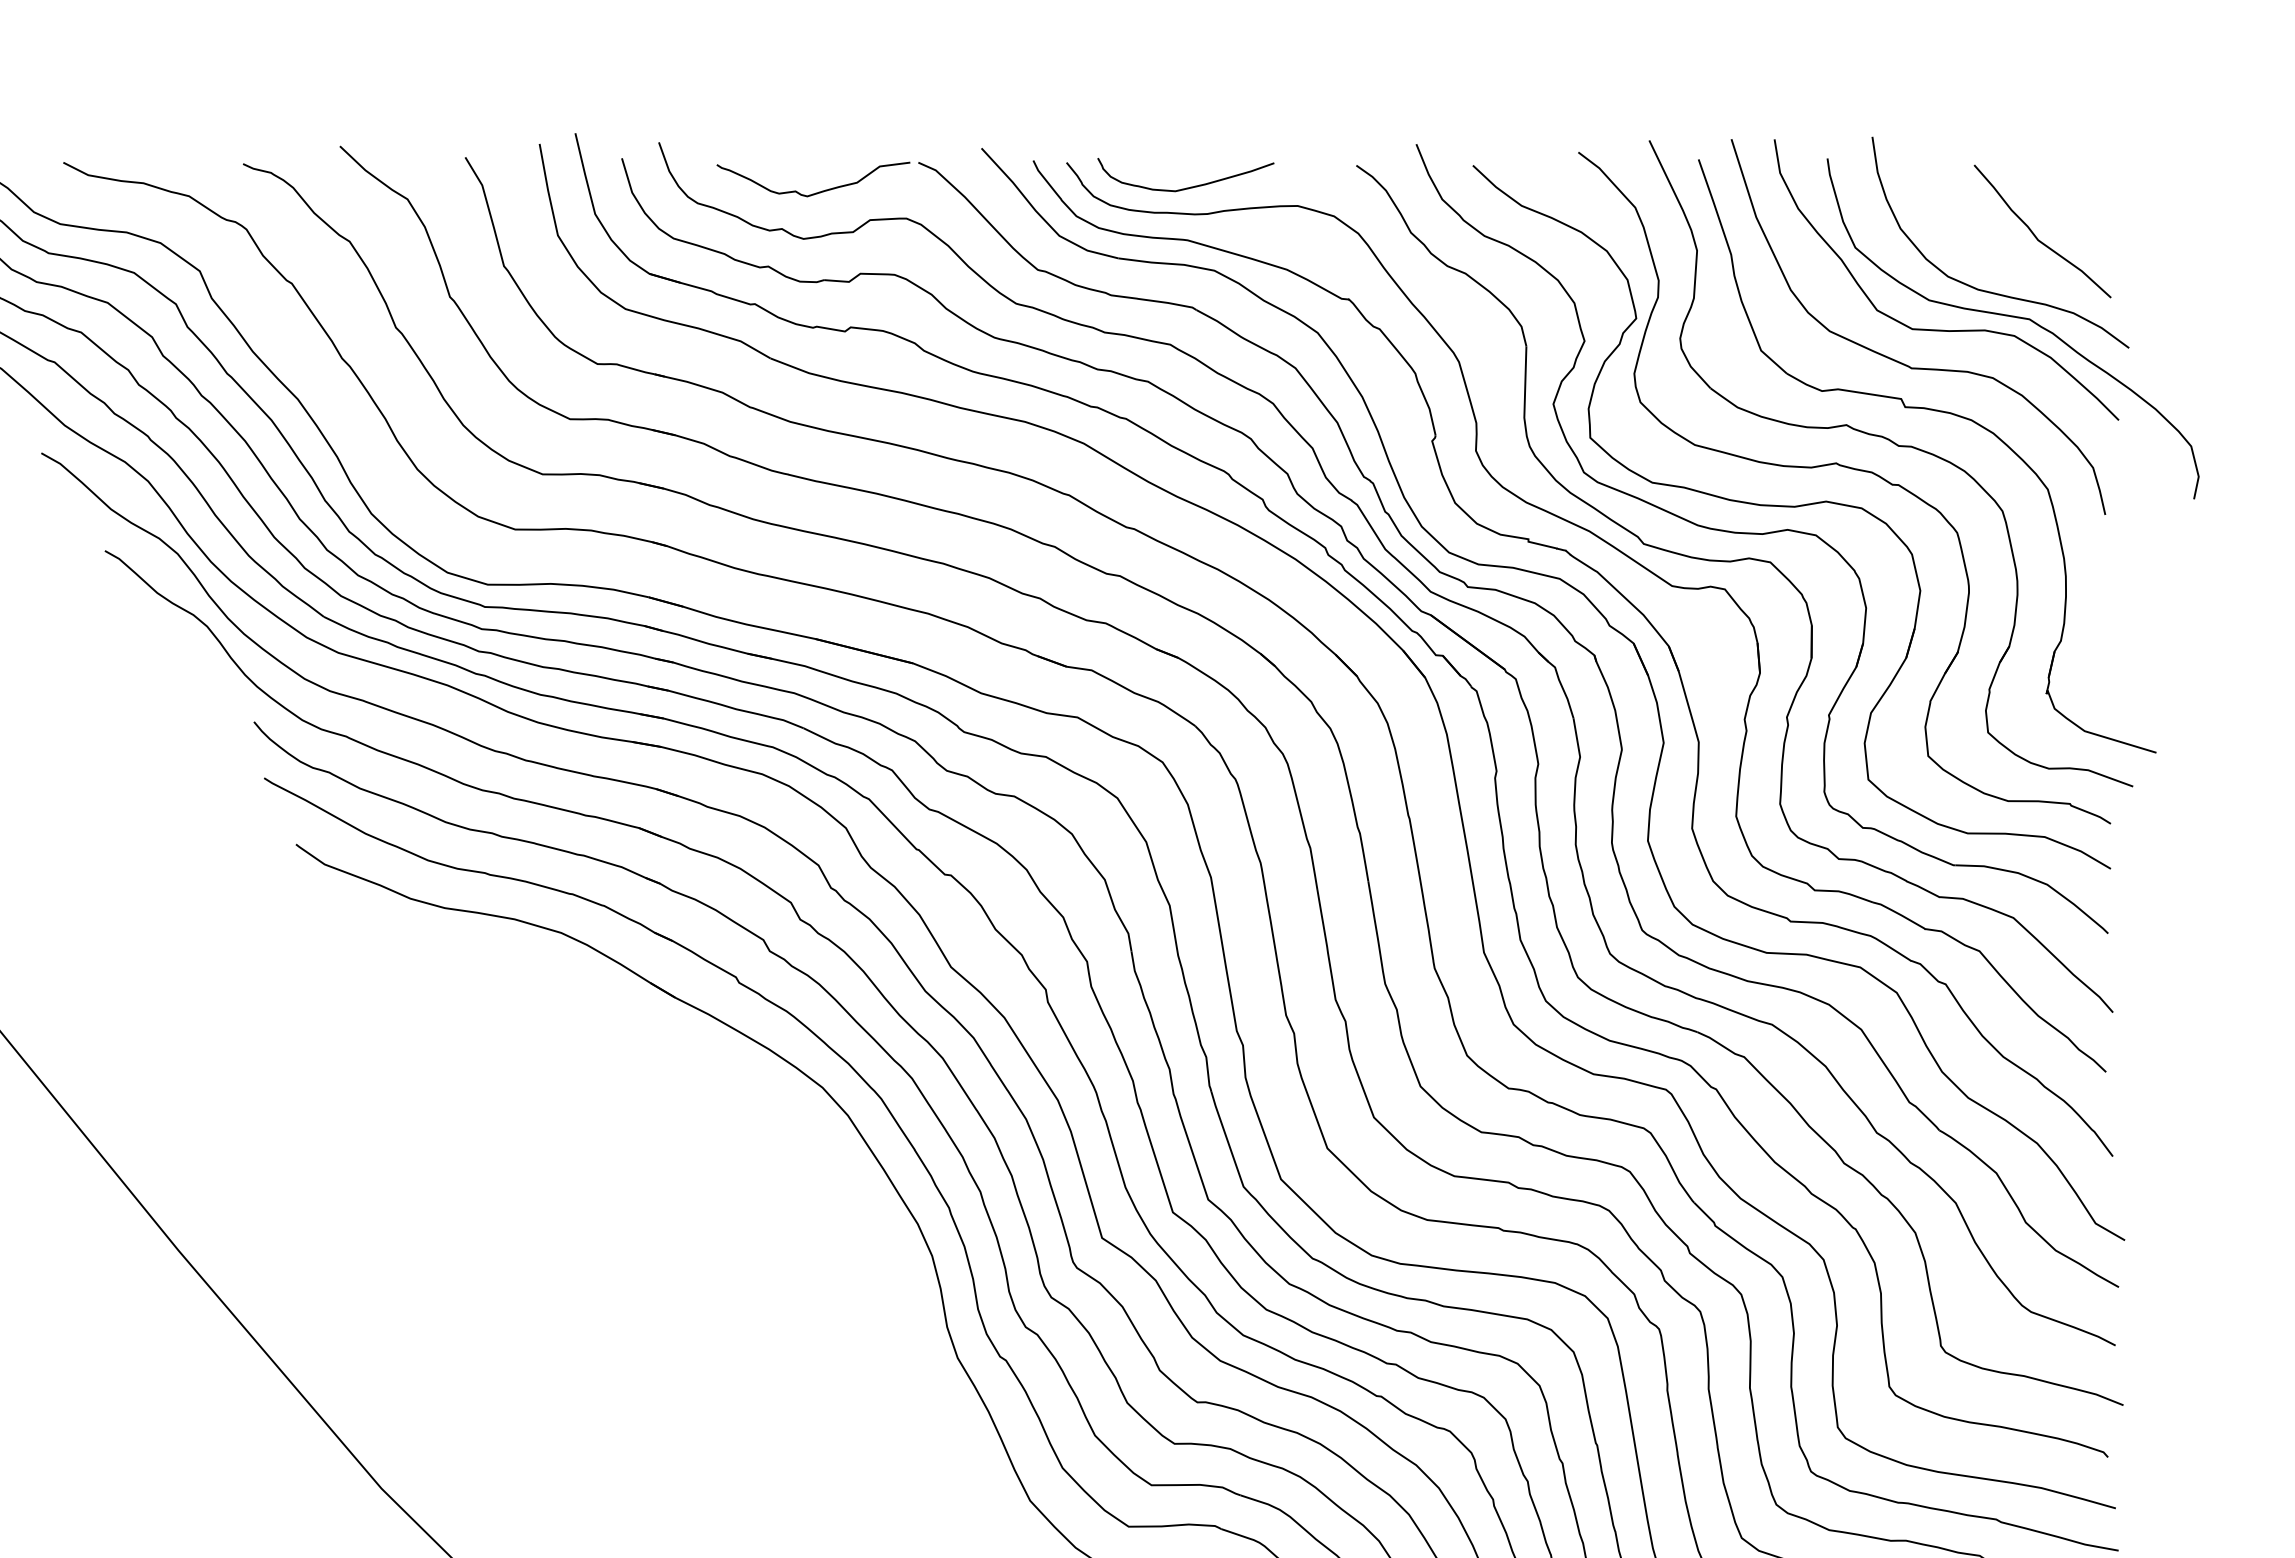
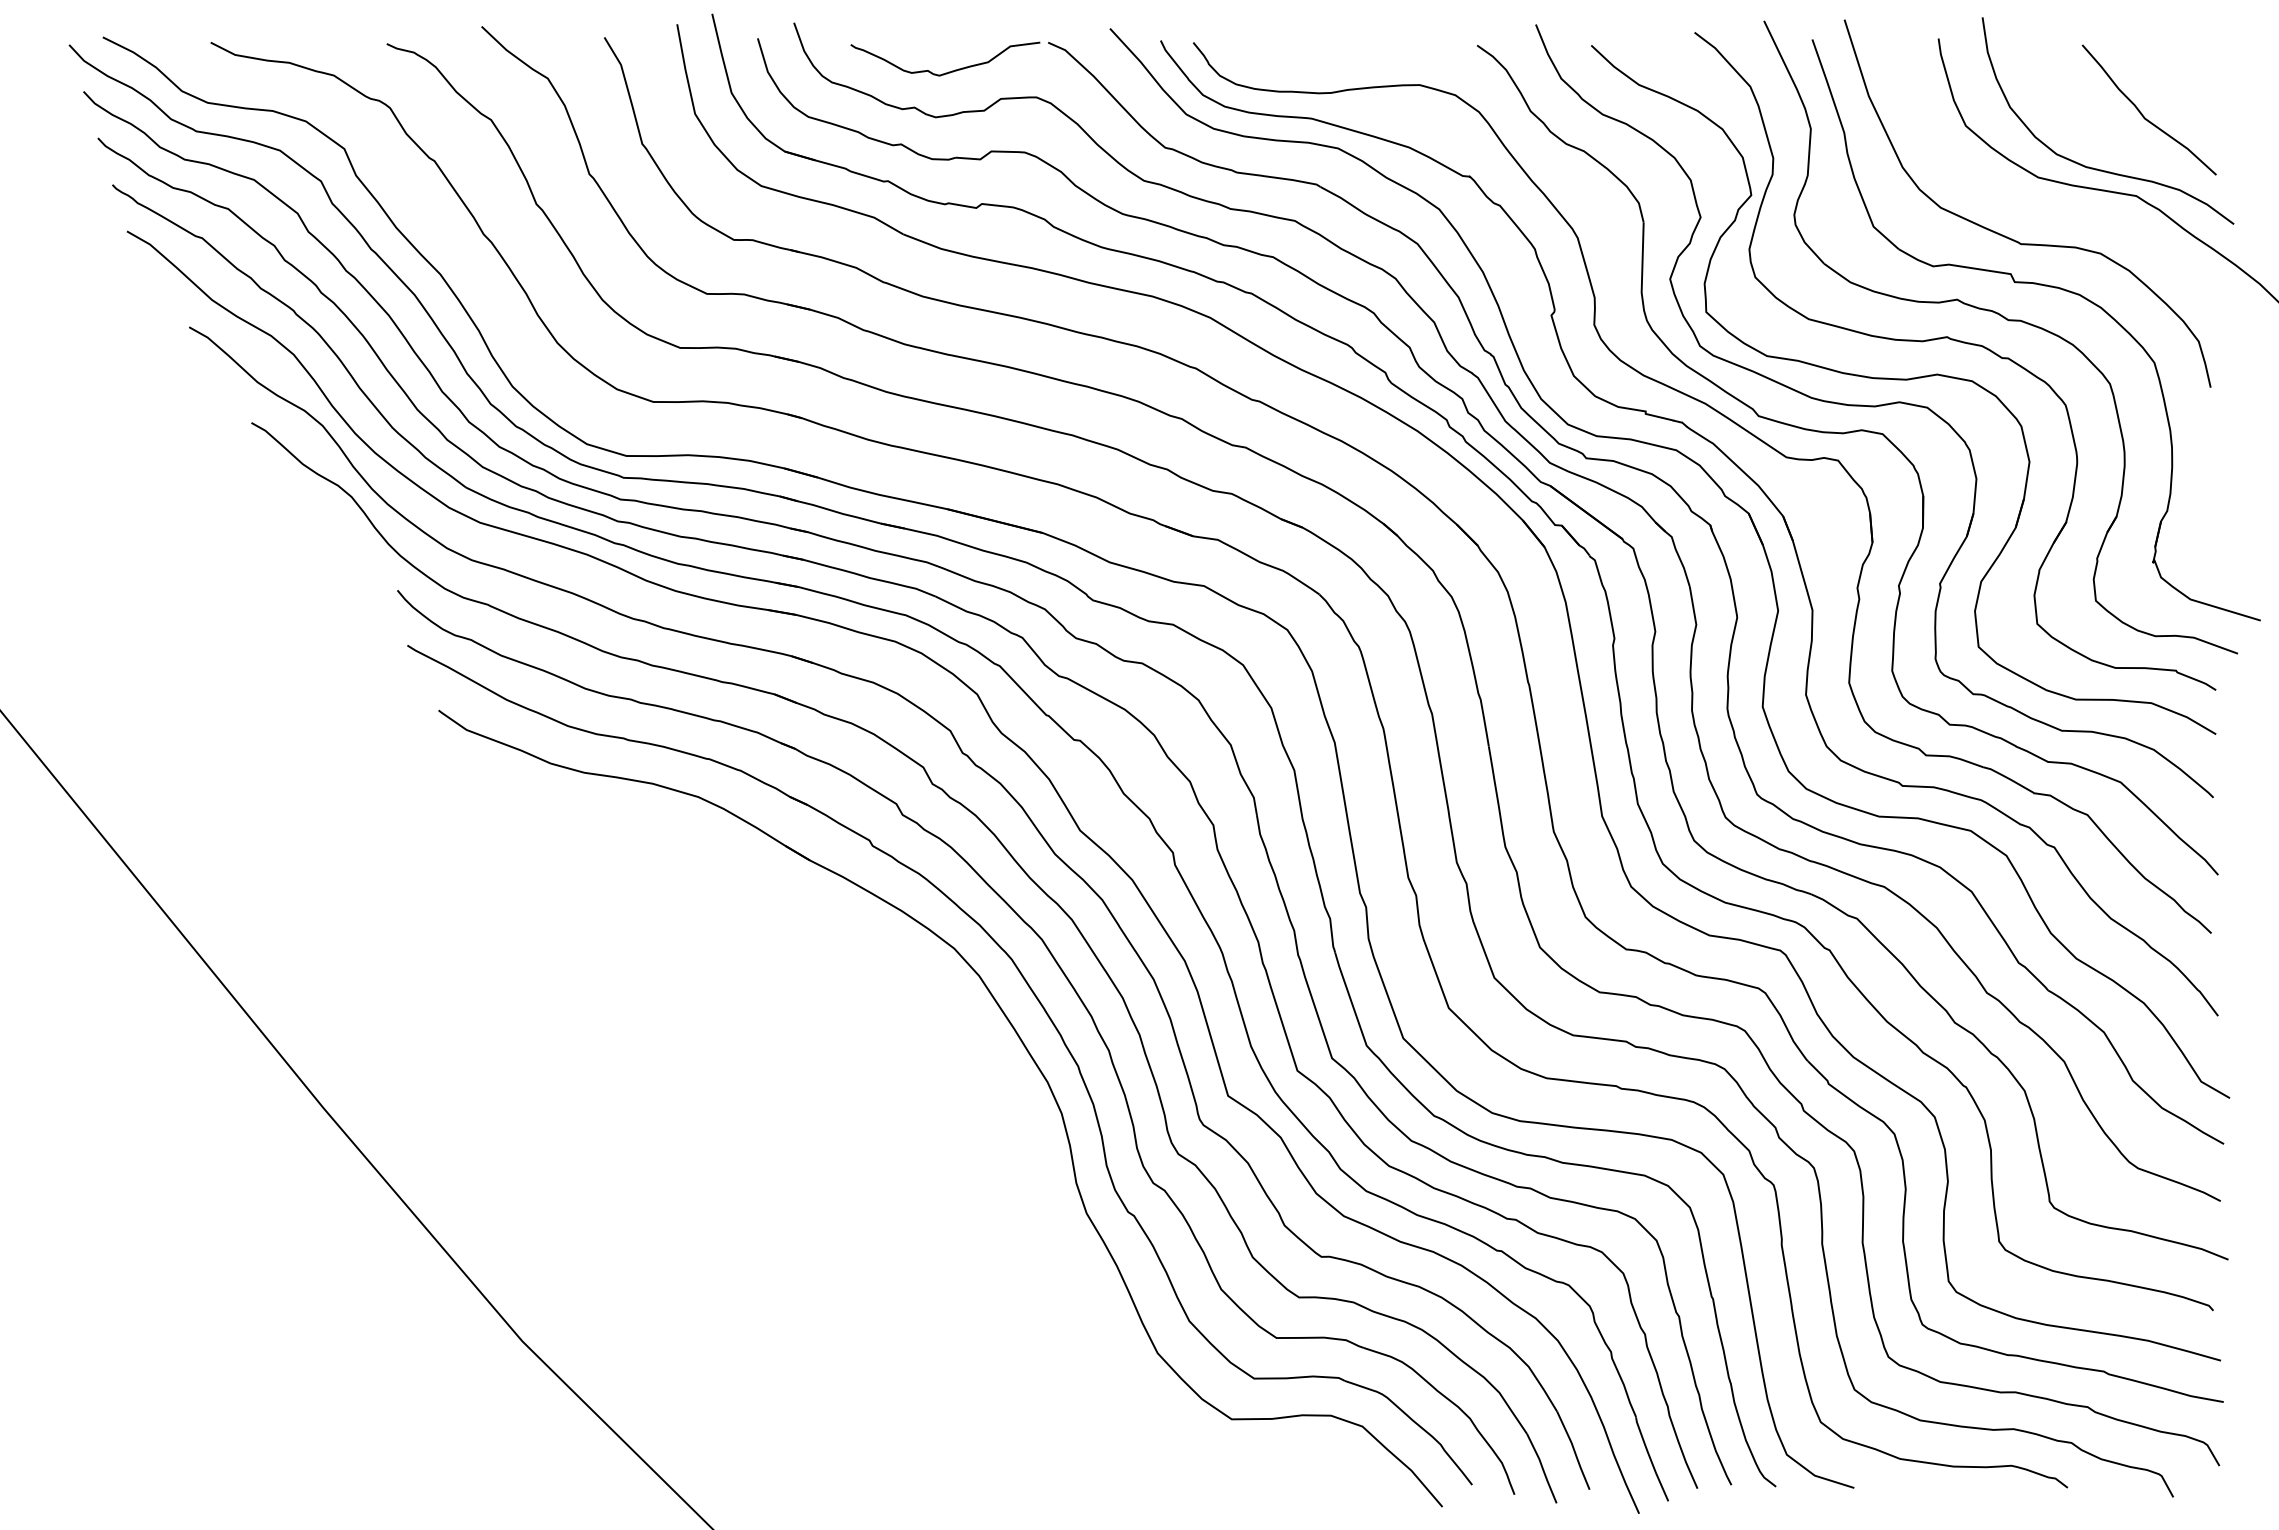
curve: (1188, 187) -> (1312, 66), removed
curve: (1946, 329) -> (2055, 206), removed

